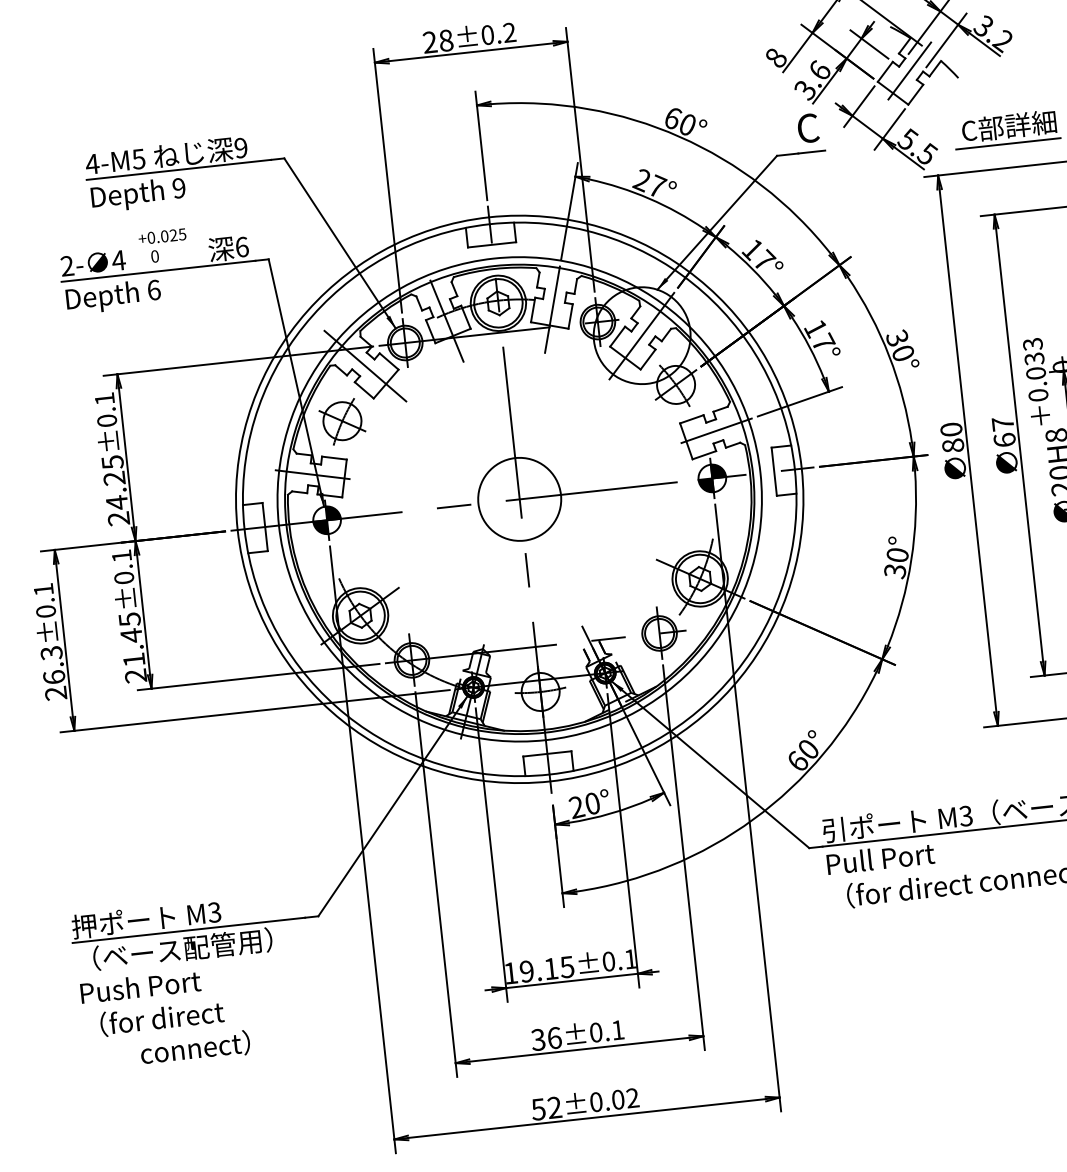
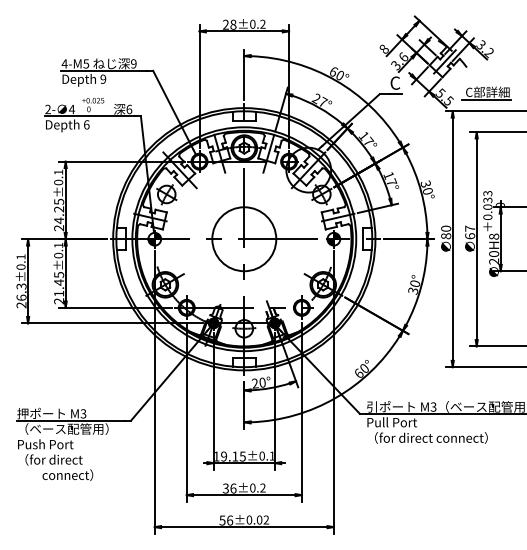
circle: (520, 499) -> (244, 239), size x1.67
text: (616, 1029) -> (262, 487), ±0.1 -> ±0.2
text: (555, 1107) -> (230, 520), 52 -> 56

